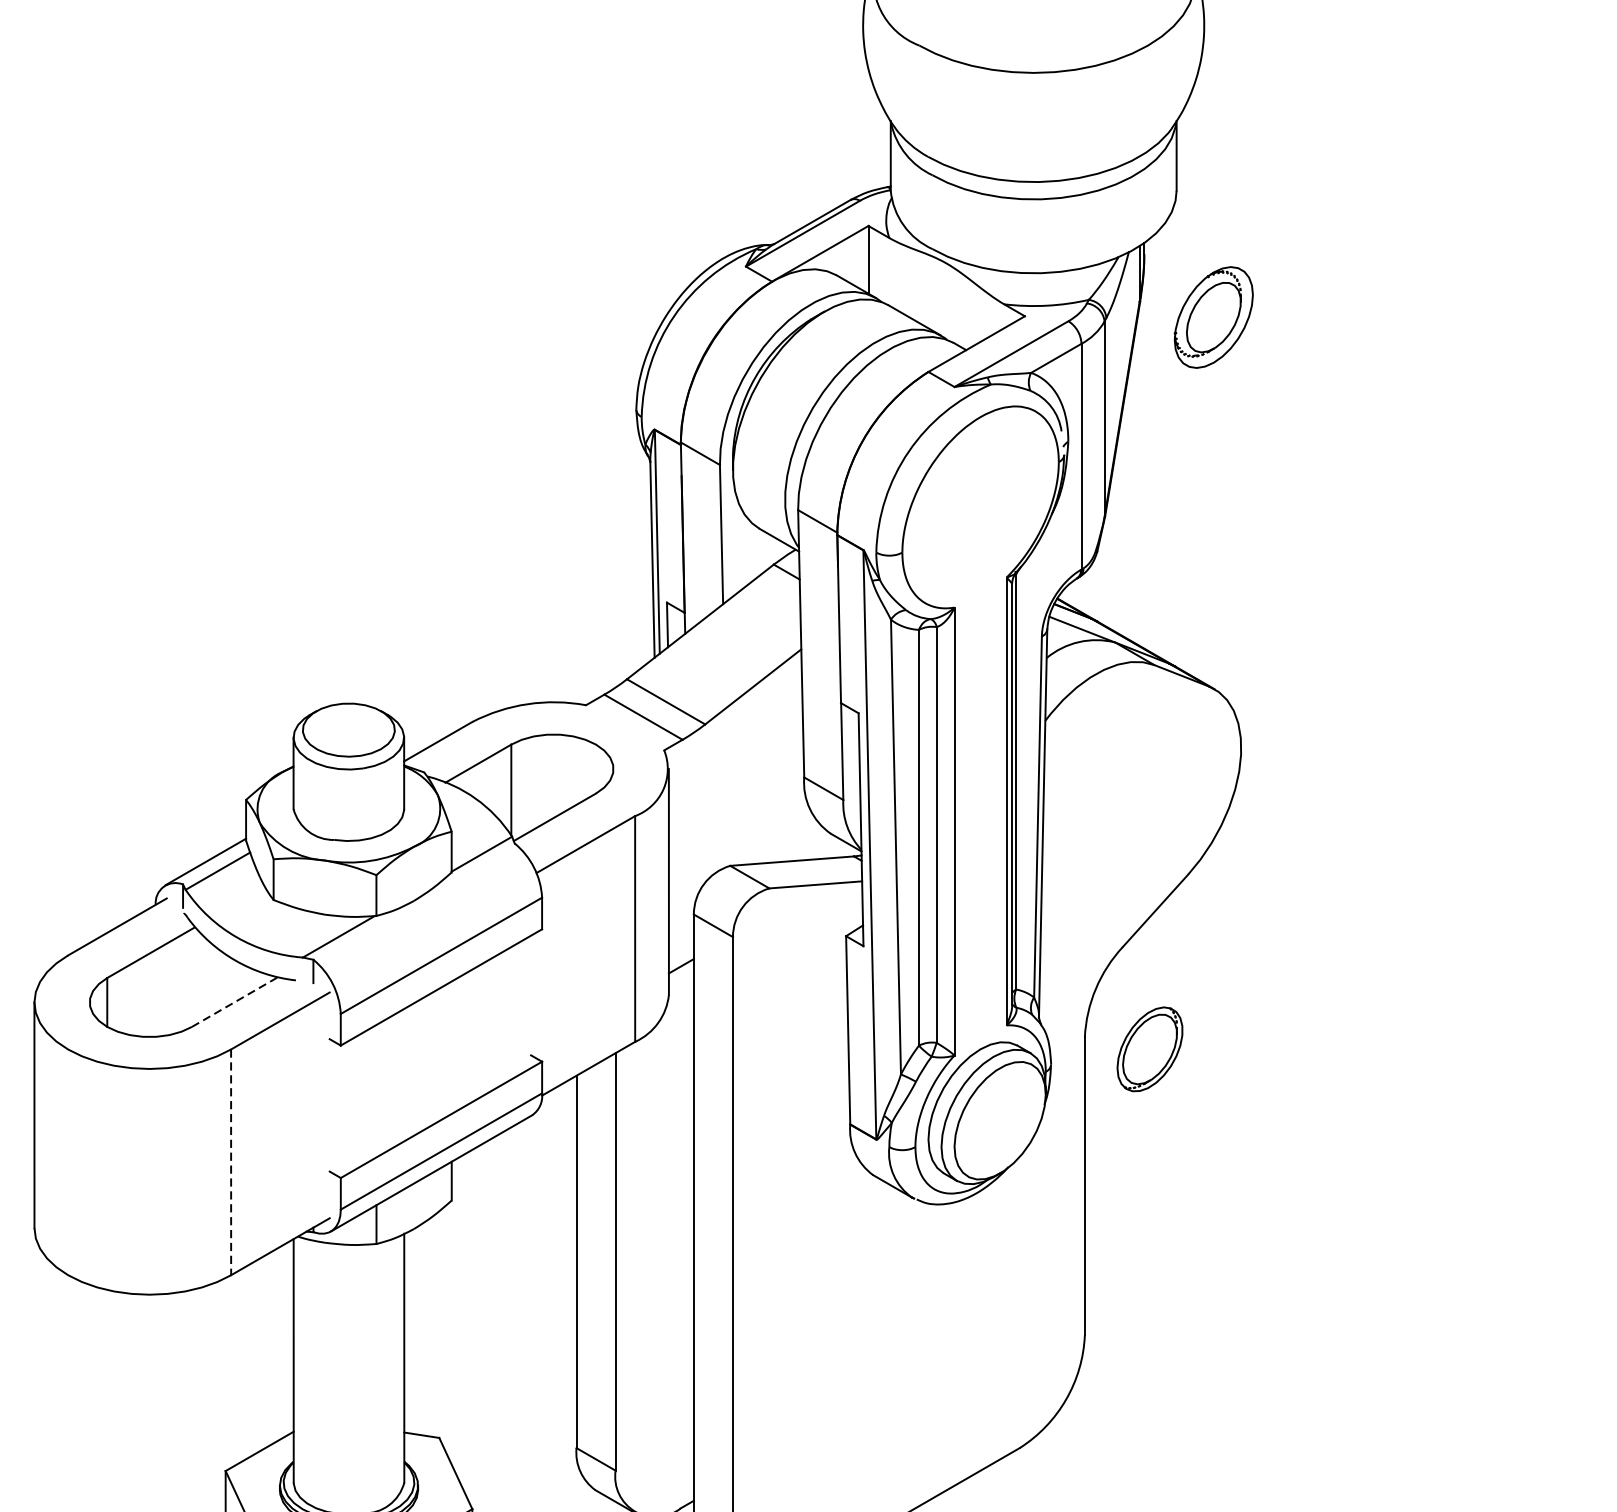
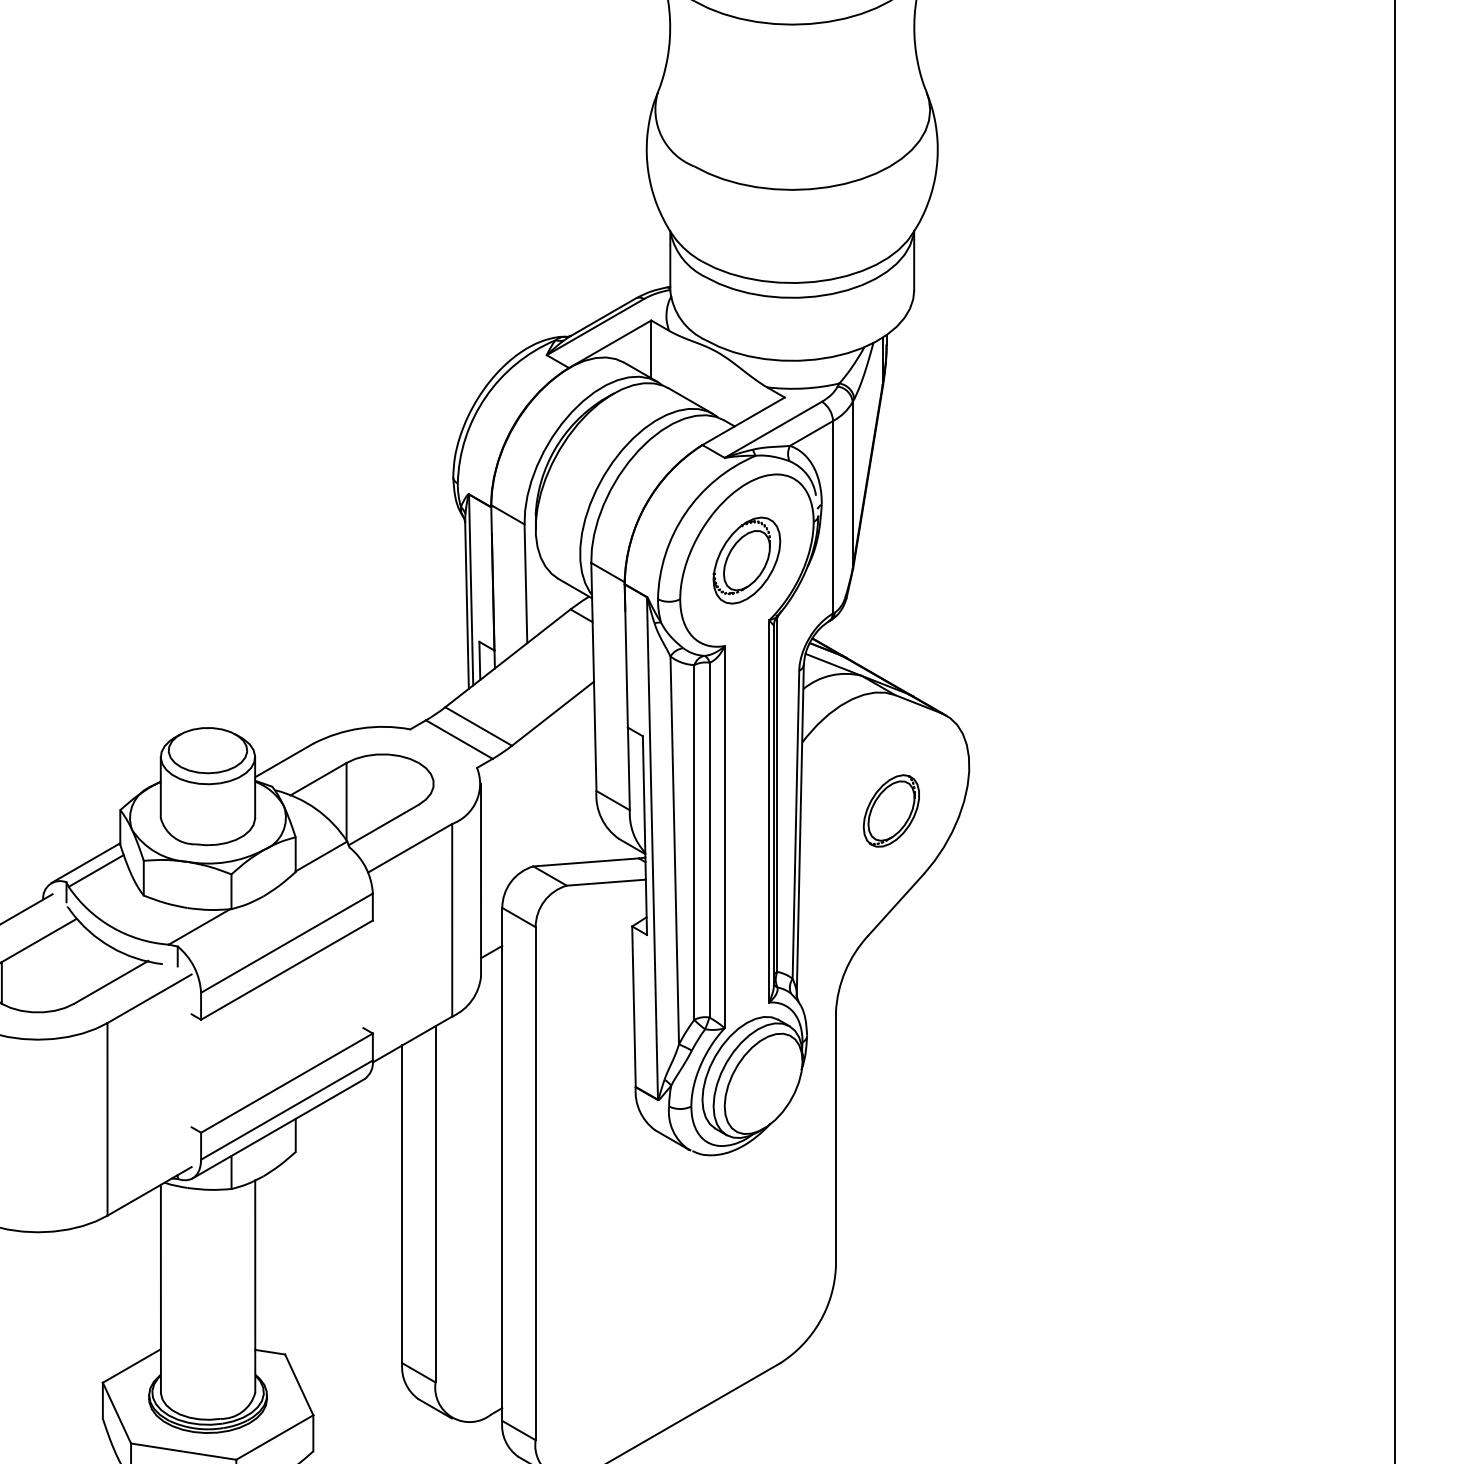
part: (1213, 317) -> (746, 560), moved
line: (235, 1001) -> (111, 982), dashed -> solid
part: (1148, 1048) -> (890, 810), moved
line: (231, 1162) -> (107, 1119), dashed -> solid

